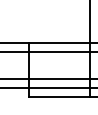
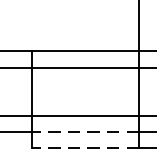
line: (58, 87) -> (83, 131), solid -> dashed
line: (58, 96) -> (83, 147), solid -> dashed

